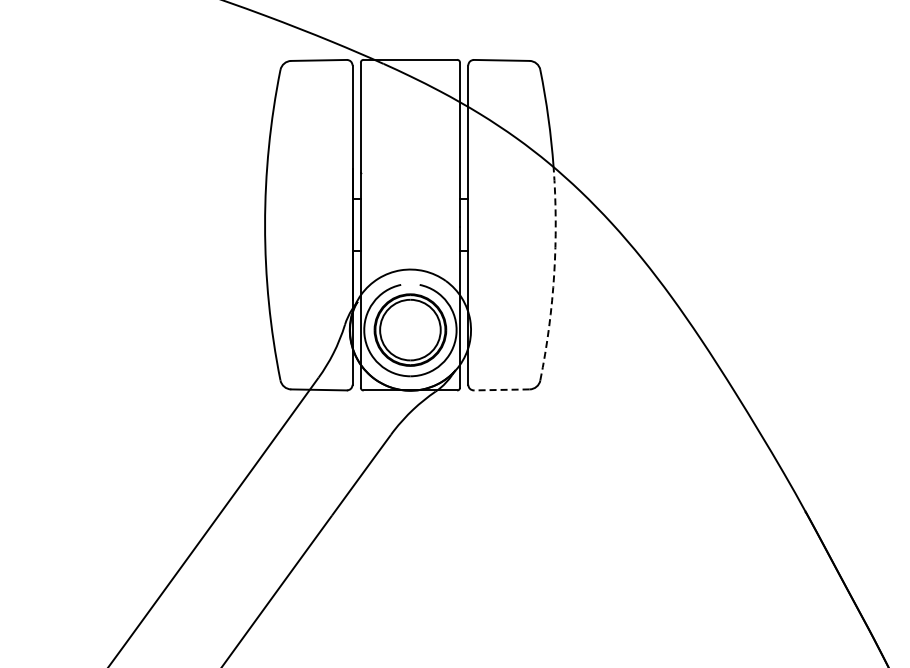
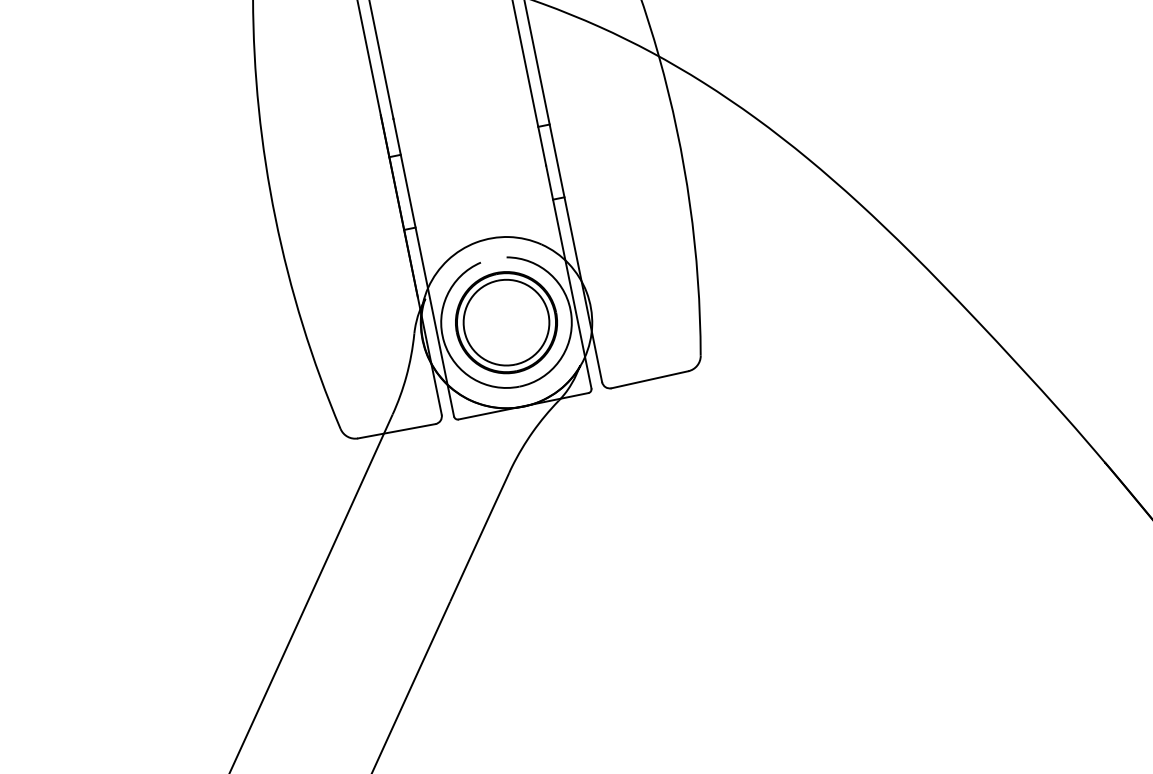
arc: (554, 274) -> (690, 204), dashed -> solid
line: (501, 389) -> (649, 379), dashed -> solid

